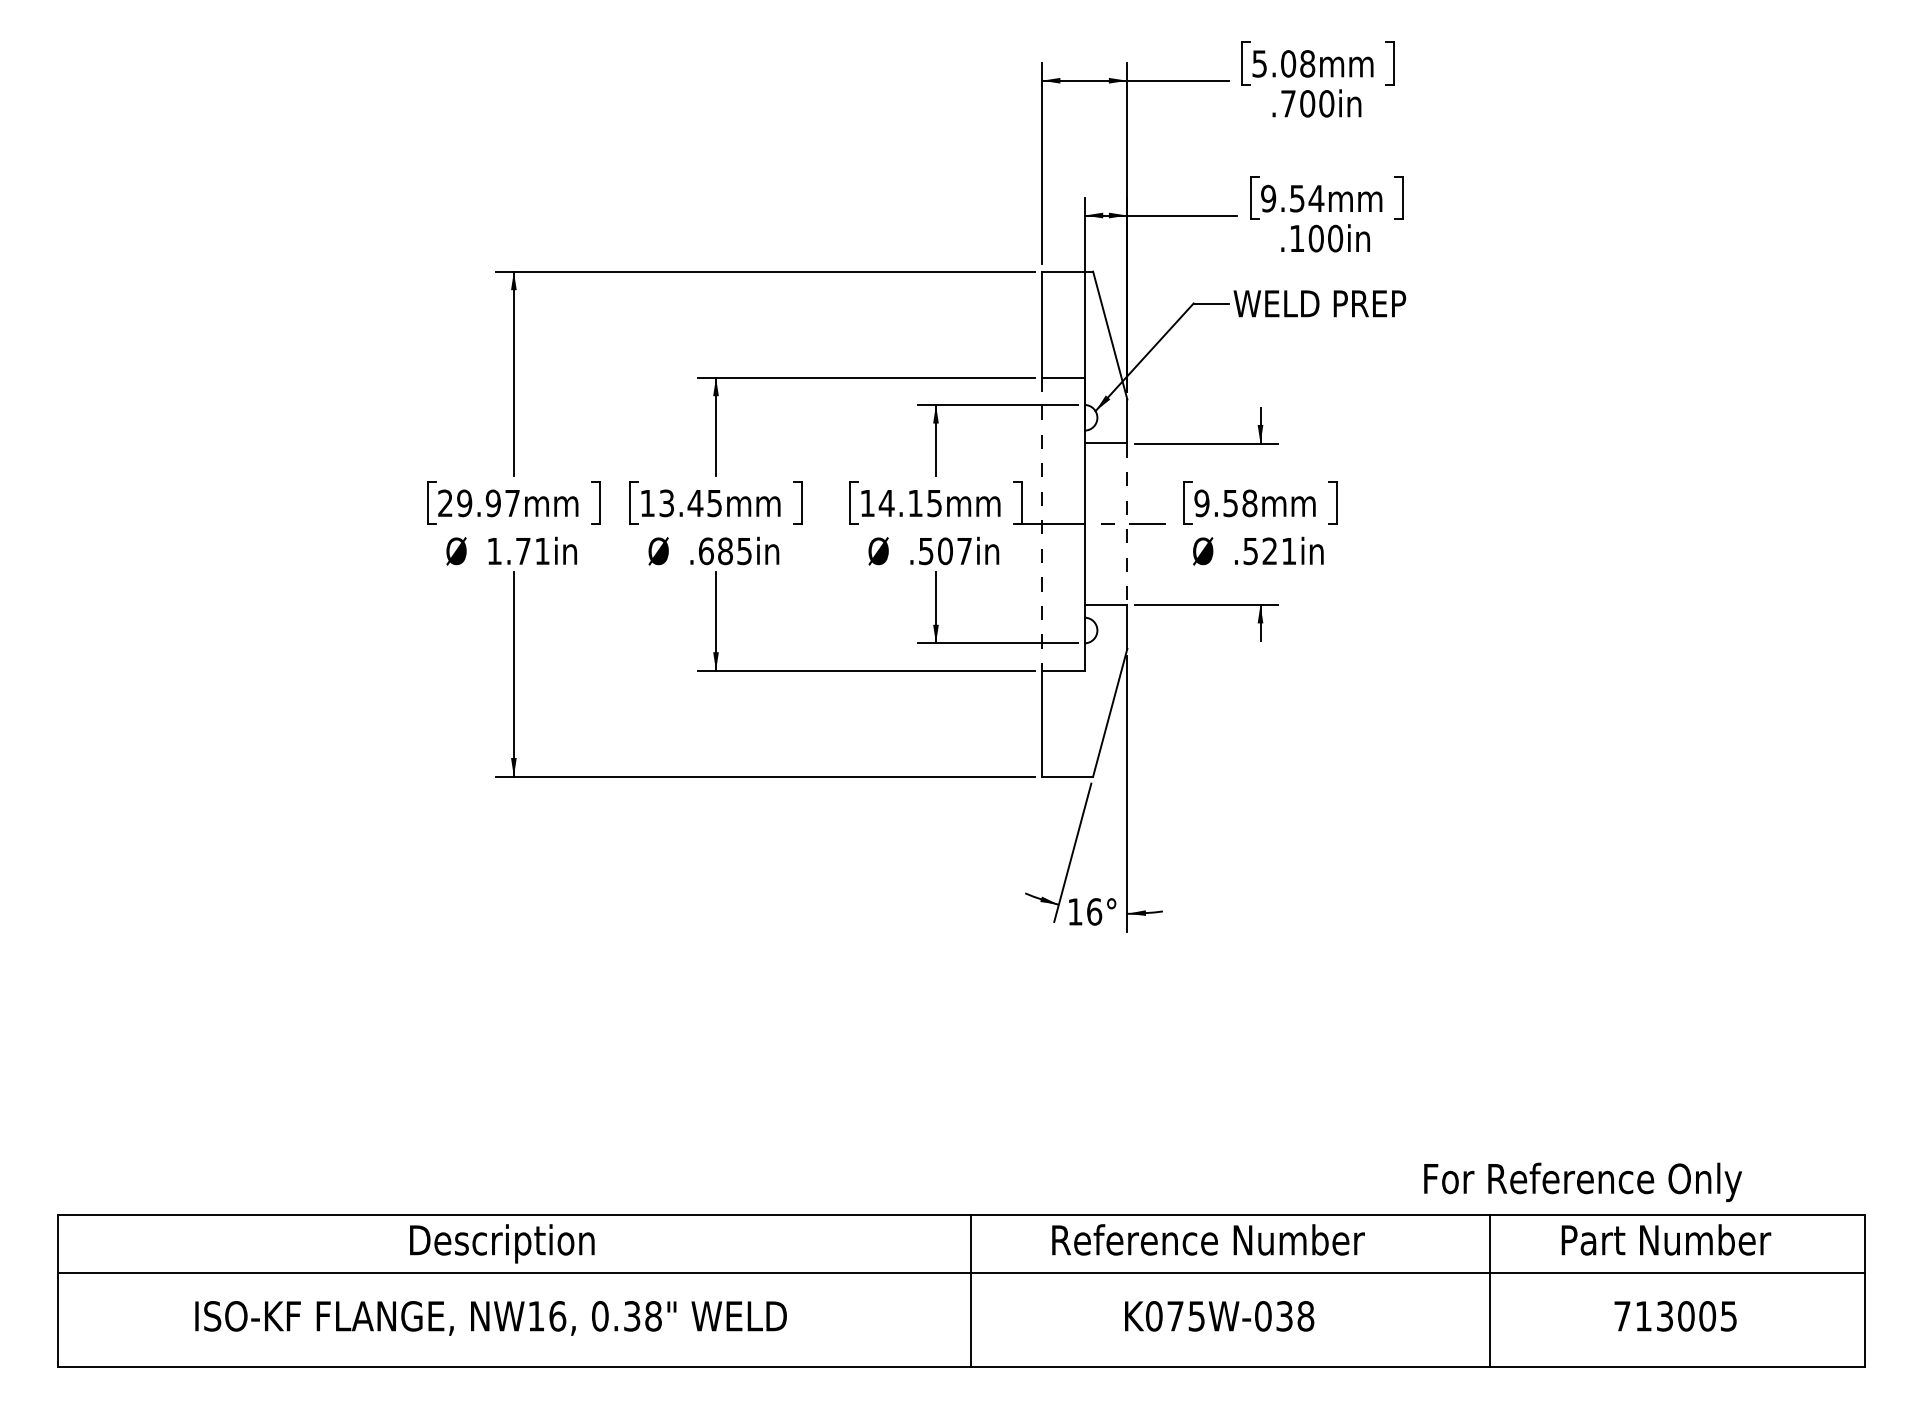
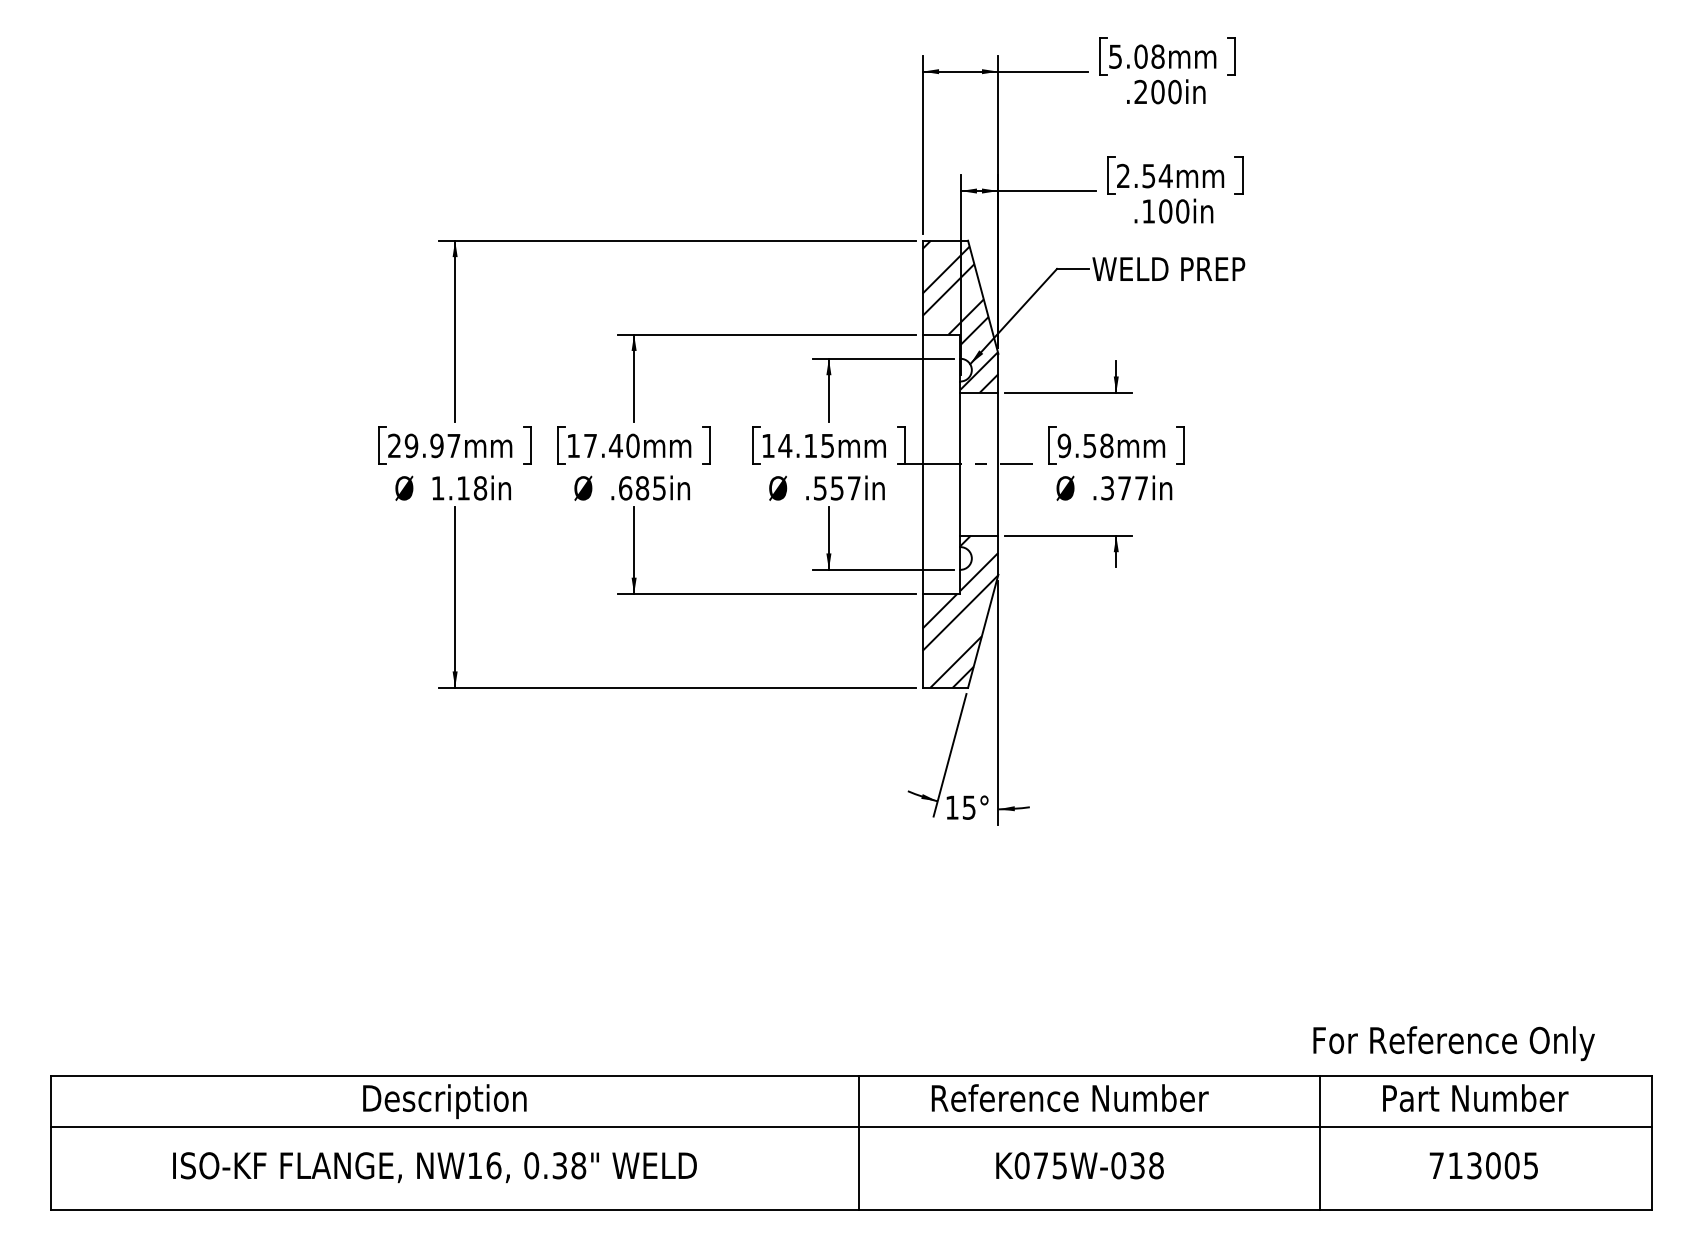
text: (1288, 103) -> (1141, 91), .700in -> .200in
text: (1268, 198) -> (1123, 175), 9.54mm -> 2.54mm
hatch: (1084, 357) -> (960, 316), added
text: (690, 503) -> (611, 446), 13.45mm -> 17.40mm
line: (1041, 524) -> (922, 464), dashed -> solid
line: (1127, 524) -> (998, 464), dashed -> solid
text: (1270, 550) -> (1125, 487), .521in -> .377in
text: (532, 551) -> (471, 488), 1.71in -> 1.18in
text: (945, 551) -> (837, 488), .507in -> .557in
hatch: (1084, 690) -> (960, 611), added
text: (1094, 911) -> (969, 807), 16° -> 15°
text: (1582, 1182) -> (1453, 1043), moved

